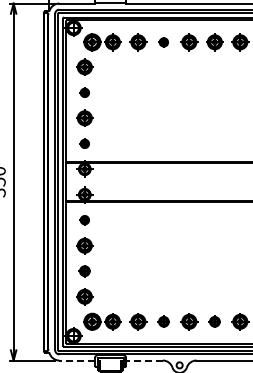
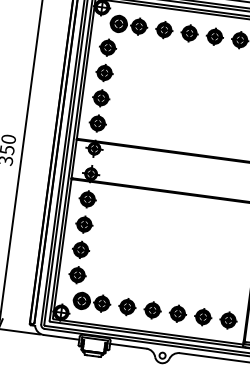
part: (163, 42) -> (189, 33), size x1.67
part: (84, 92) -> (104, 72), size x1.67
part: (84, 143) -> (97, 123), size x1.67
part: (84, 219) -> (87, 198), size x1.67
part: (84, 270) -> (80, 249), size x1.43
part: (163, 321) -> (152, 310), size x1.43
part: (214, 321) -> (202, 316), size x1.43
line: (77, 360) -> (61, 337), dashed -> solid
line: (144, 360) -> (128, 346), dashed -> solid

